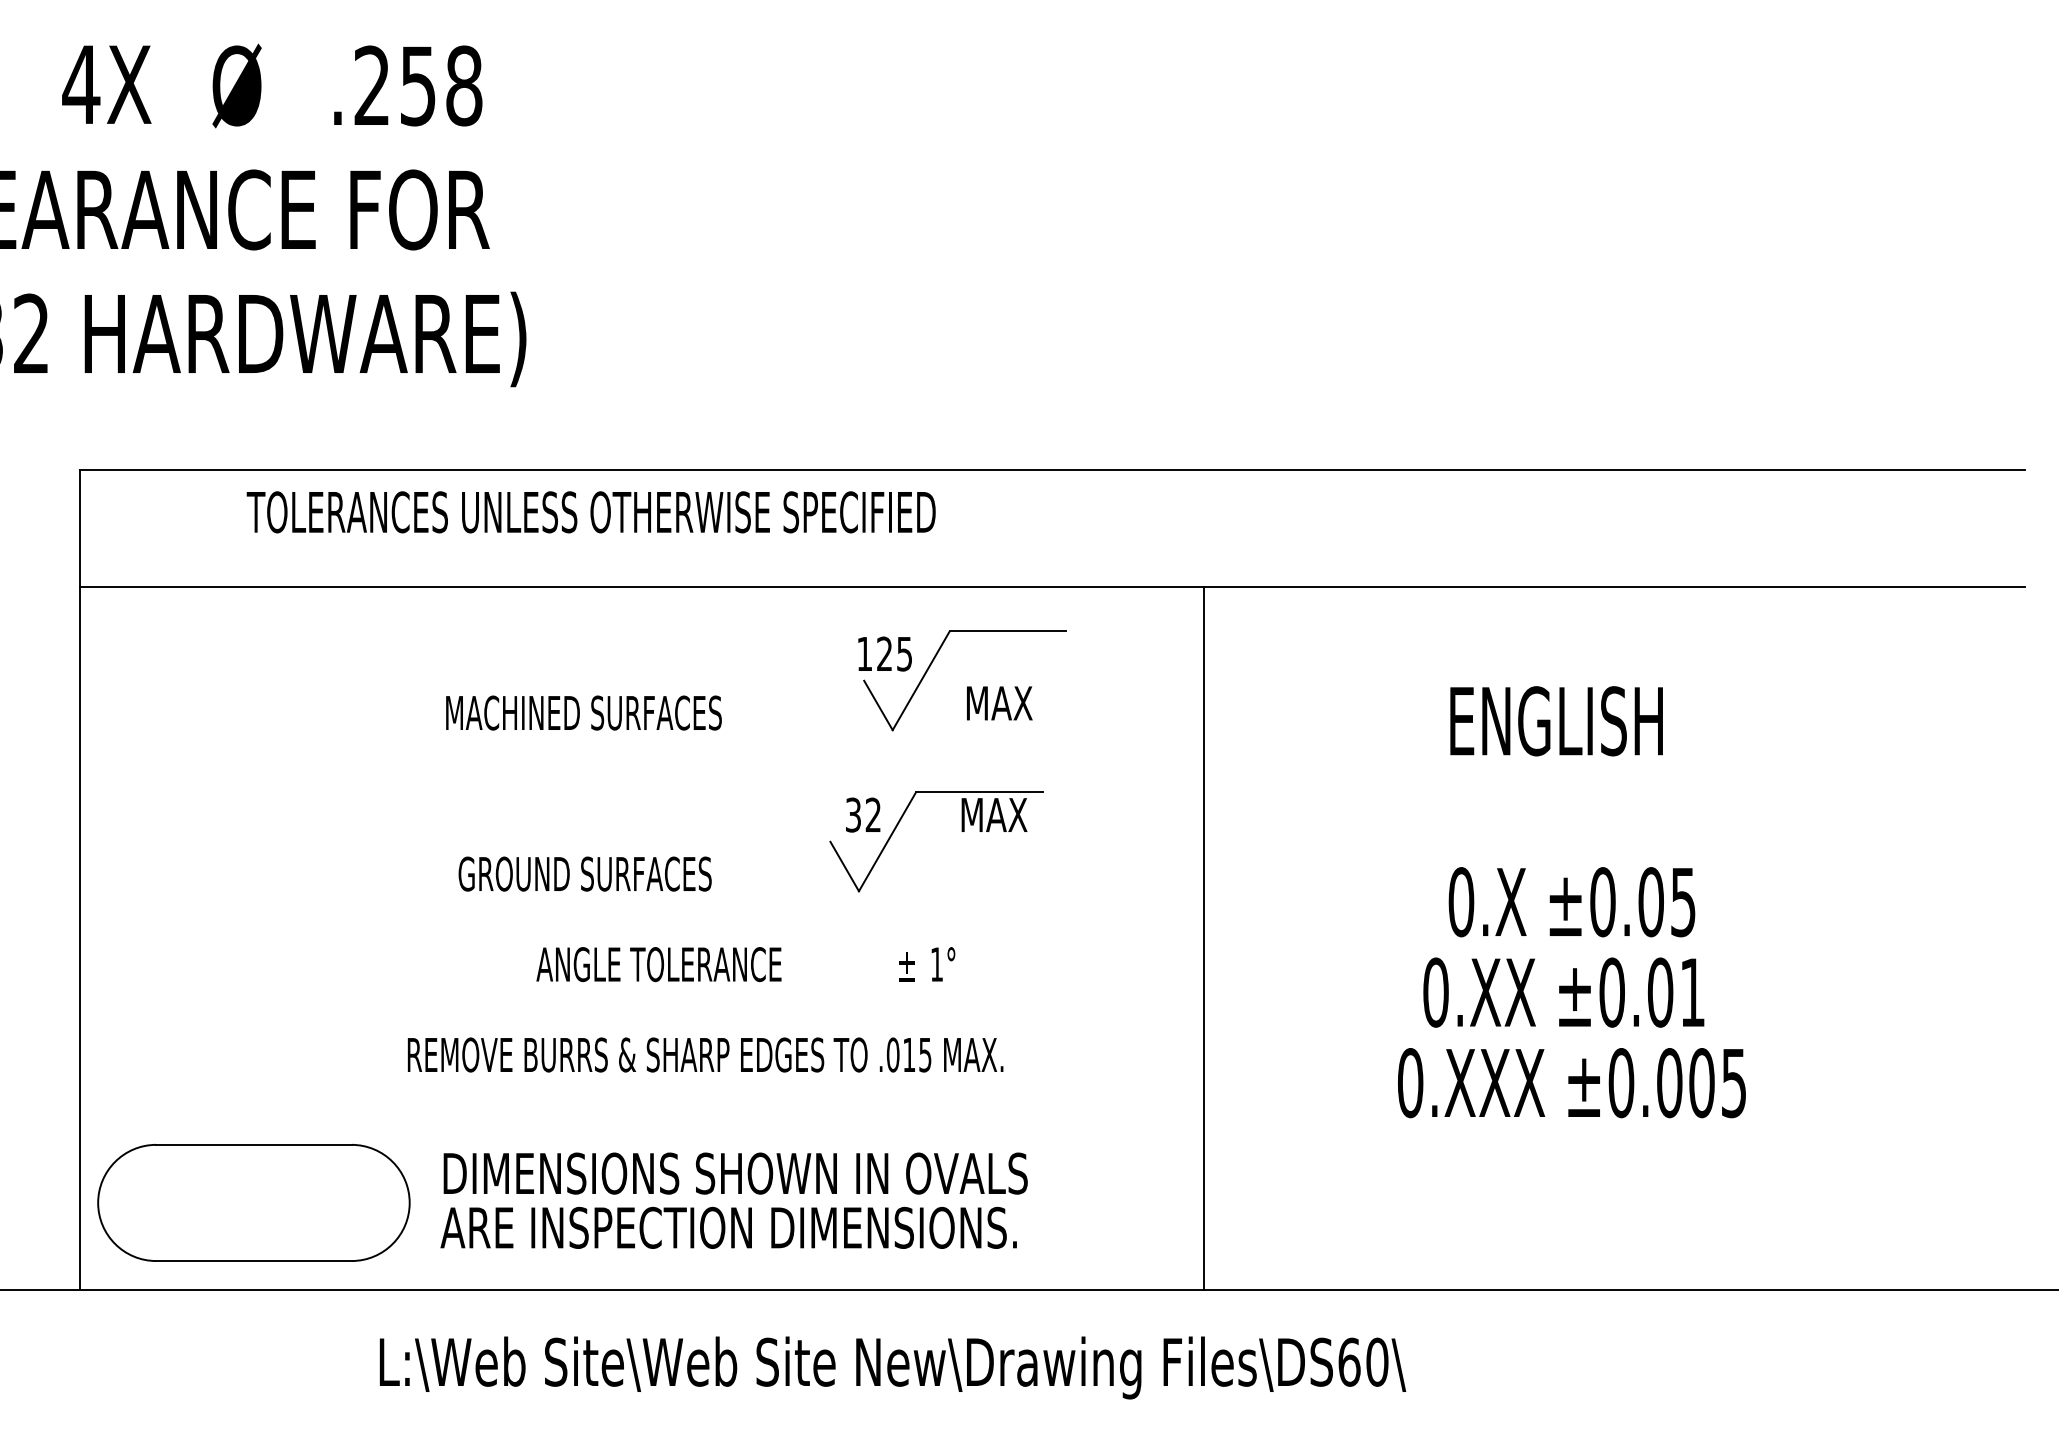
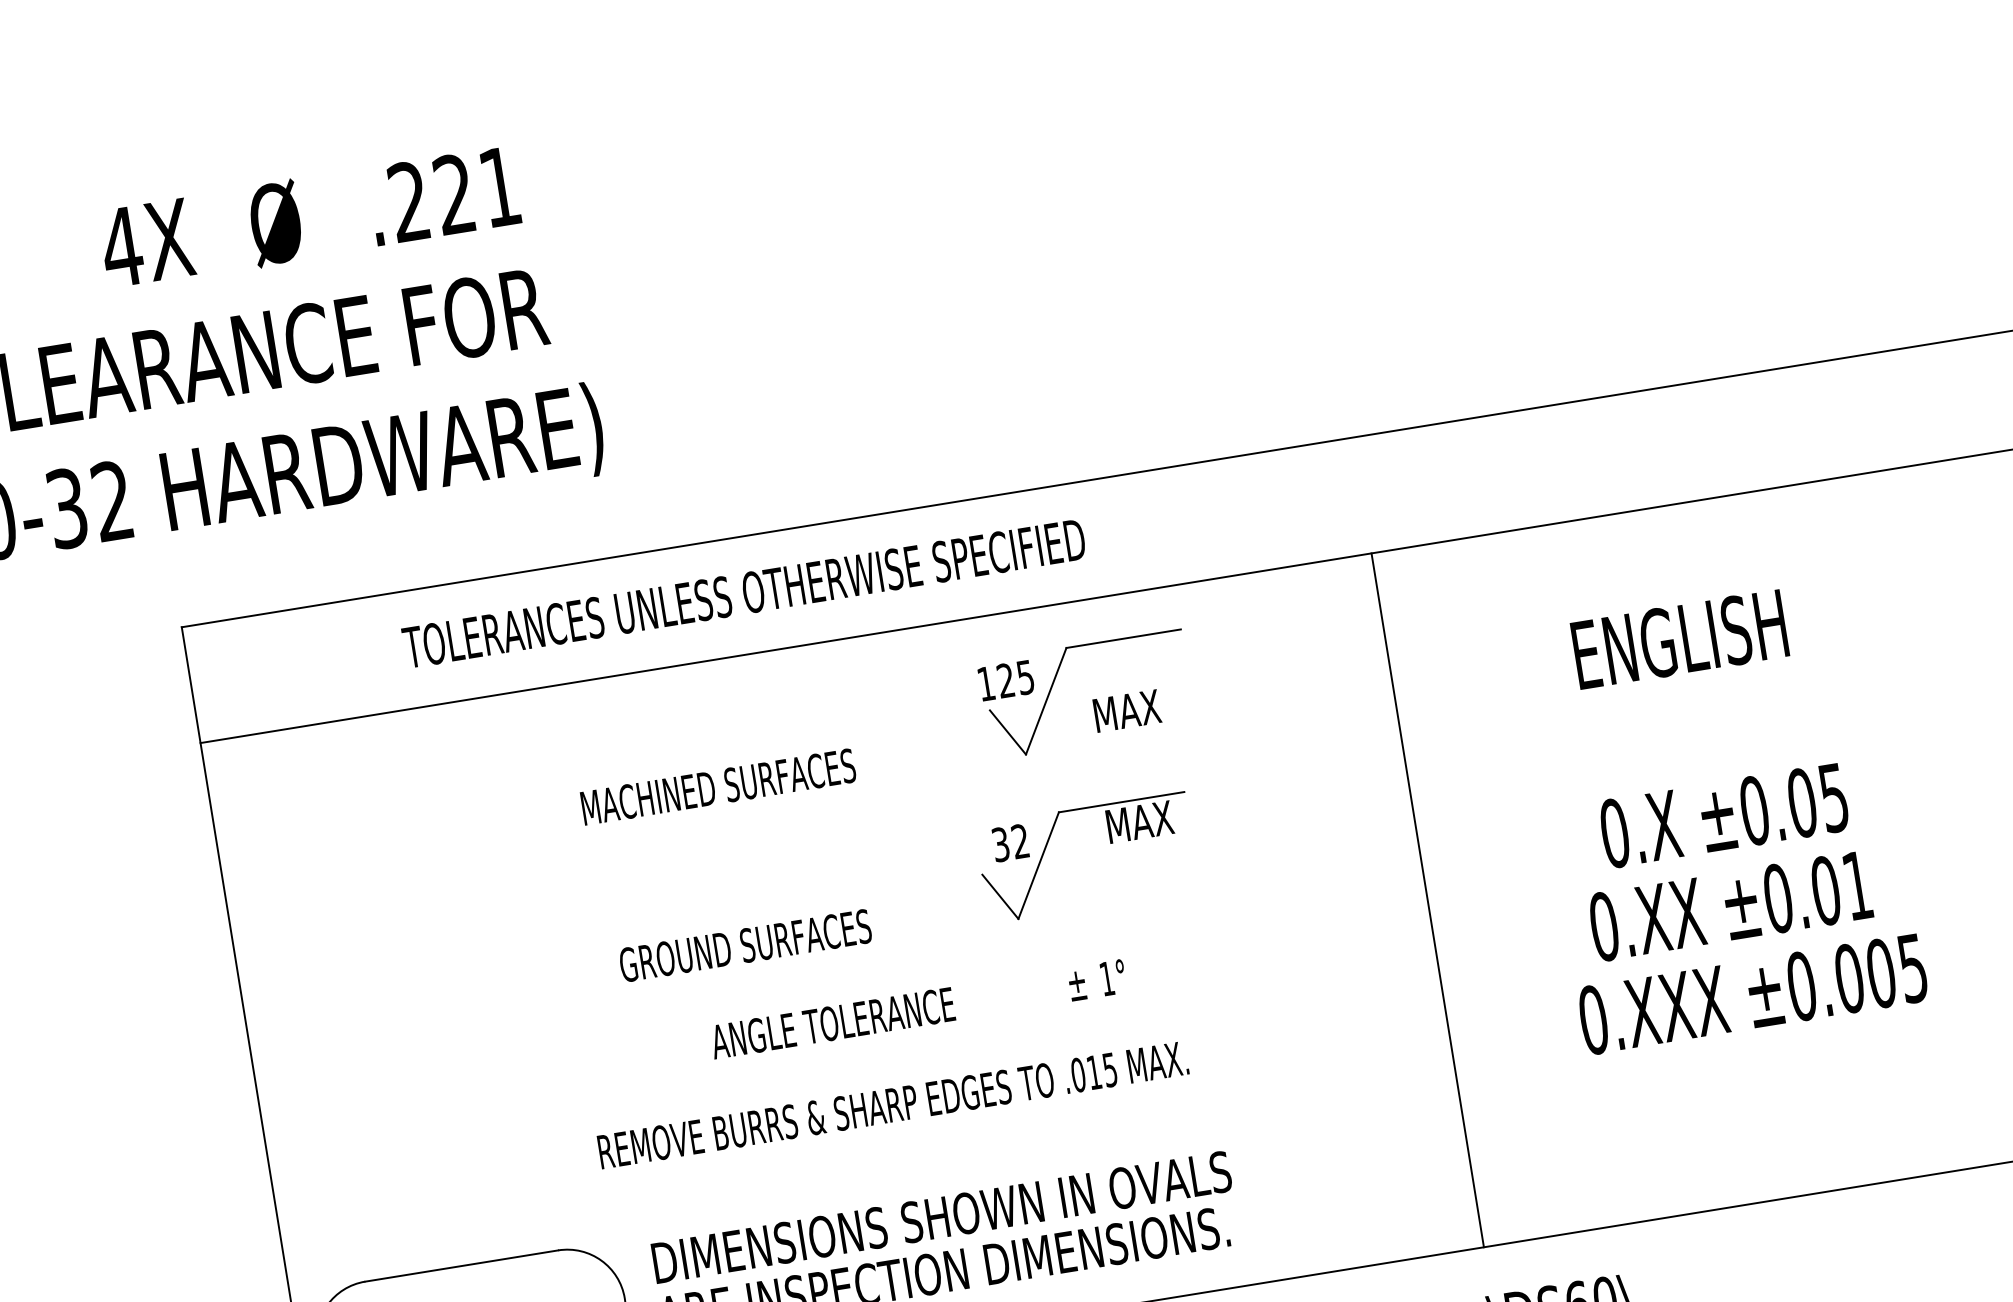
text: (441, 85) -> (477, 190), .258 -> .221
text: (590, 512) -> (743, 593), moved
line: (1203, 937) -> (1427, 899), moved

